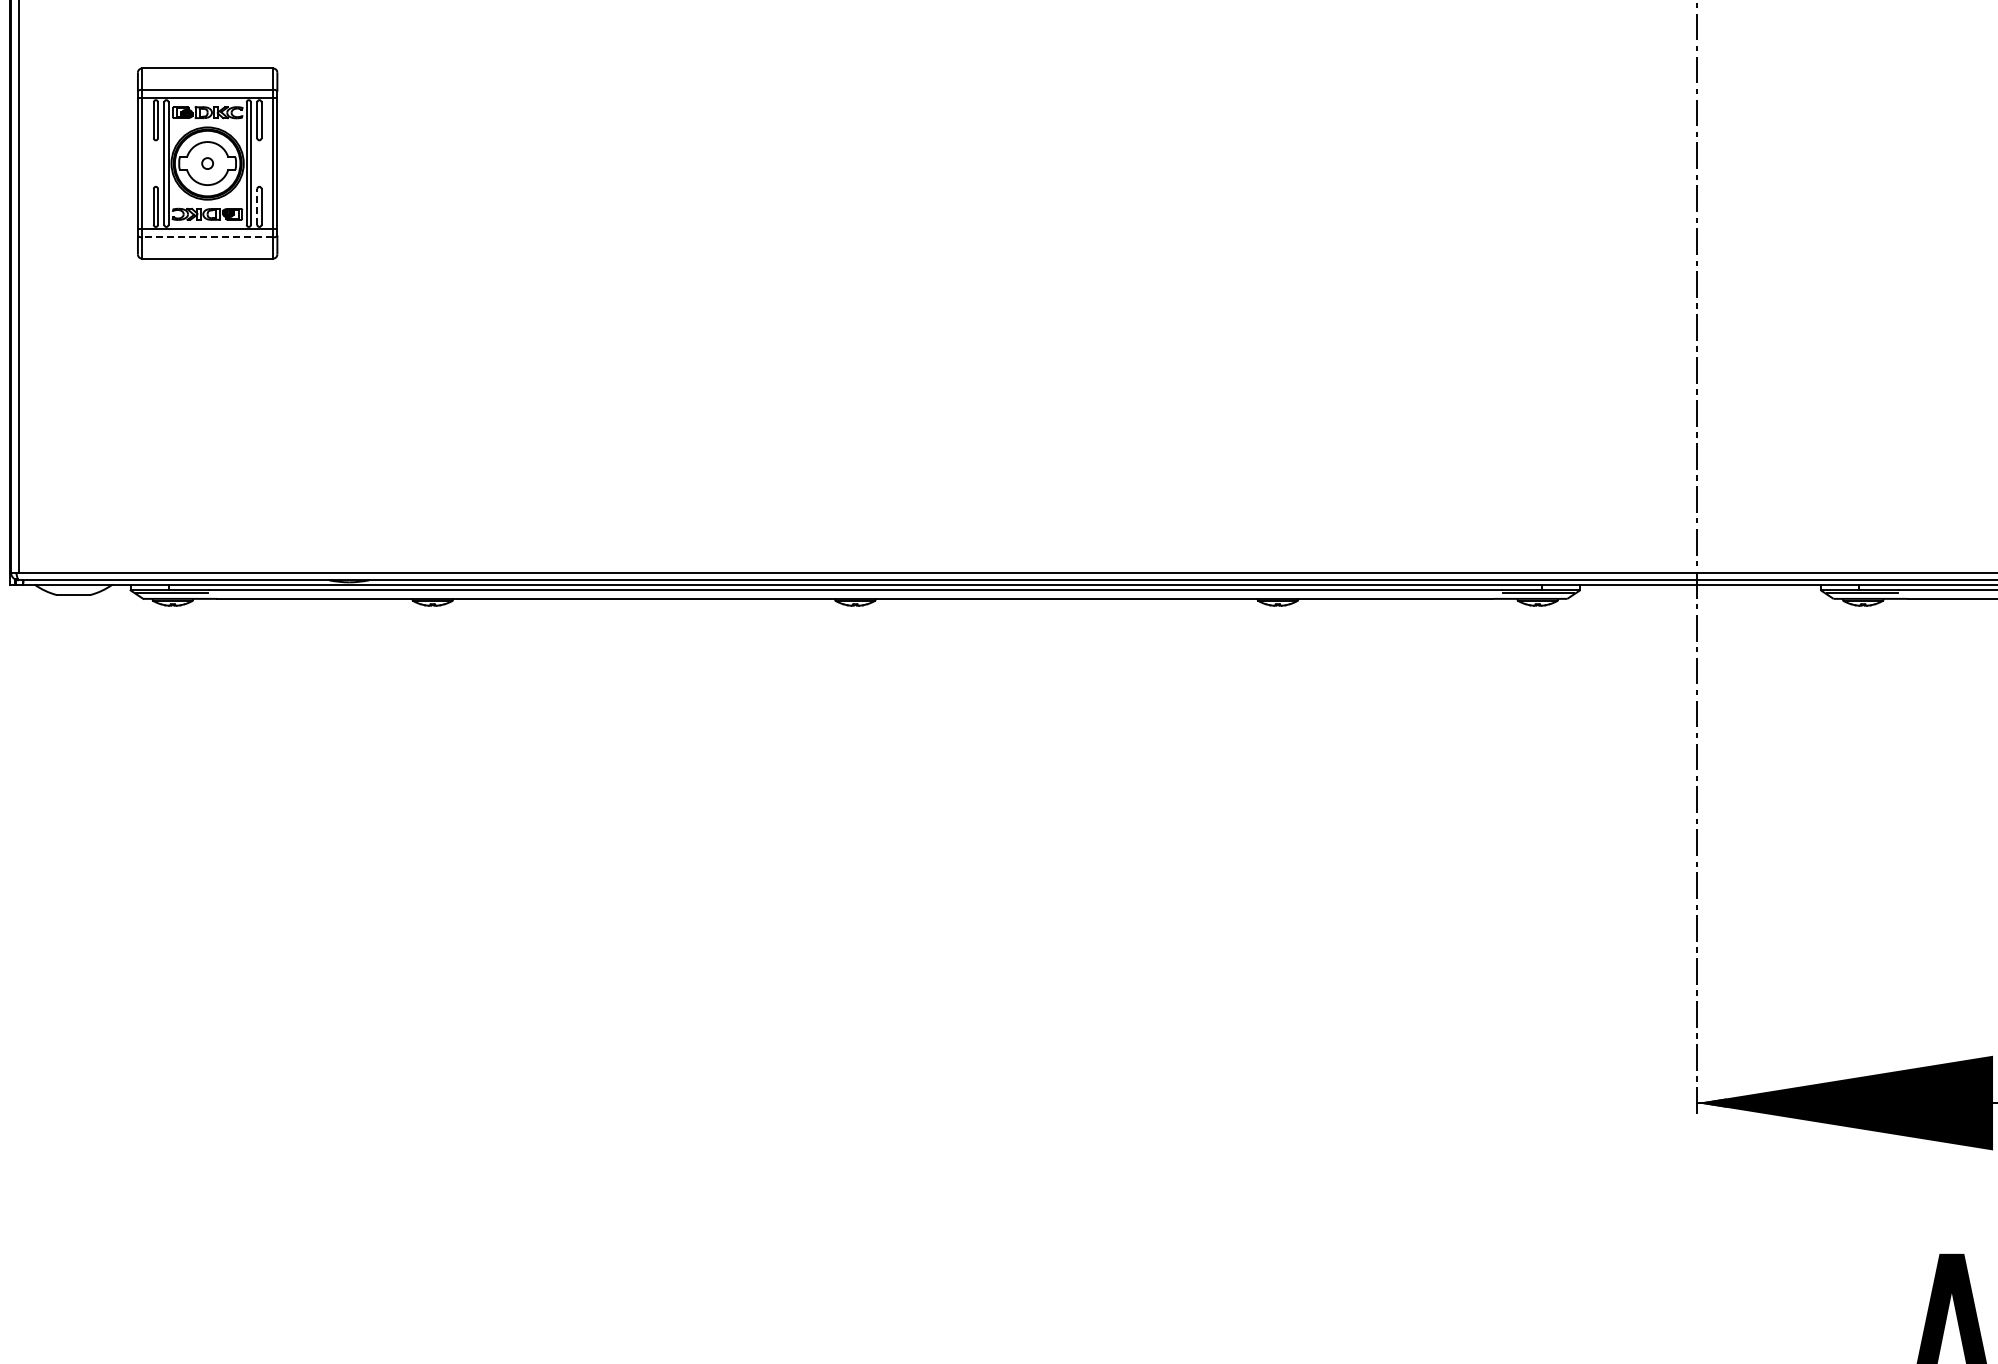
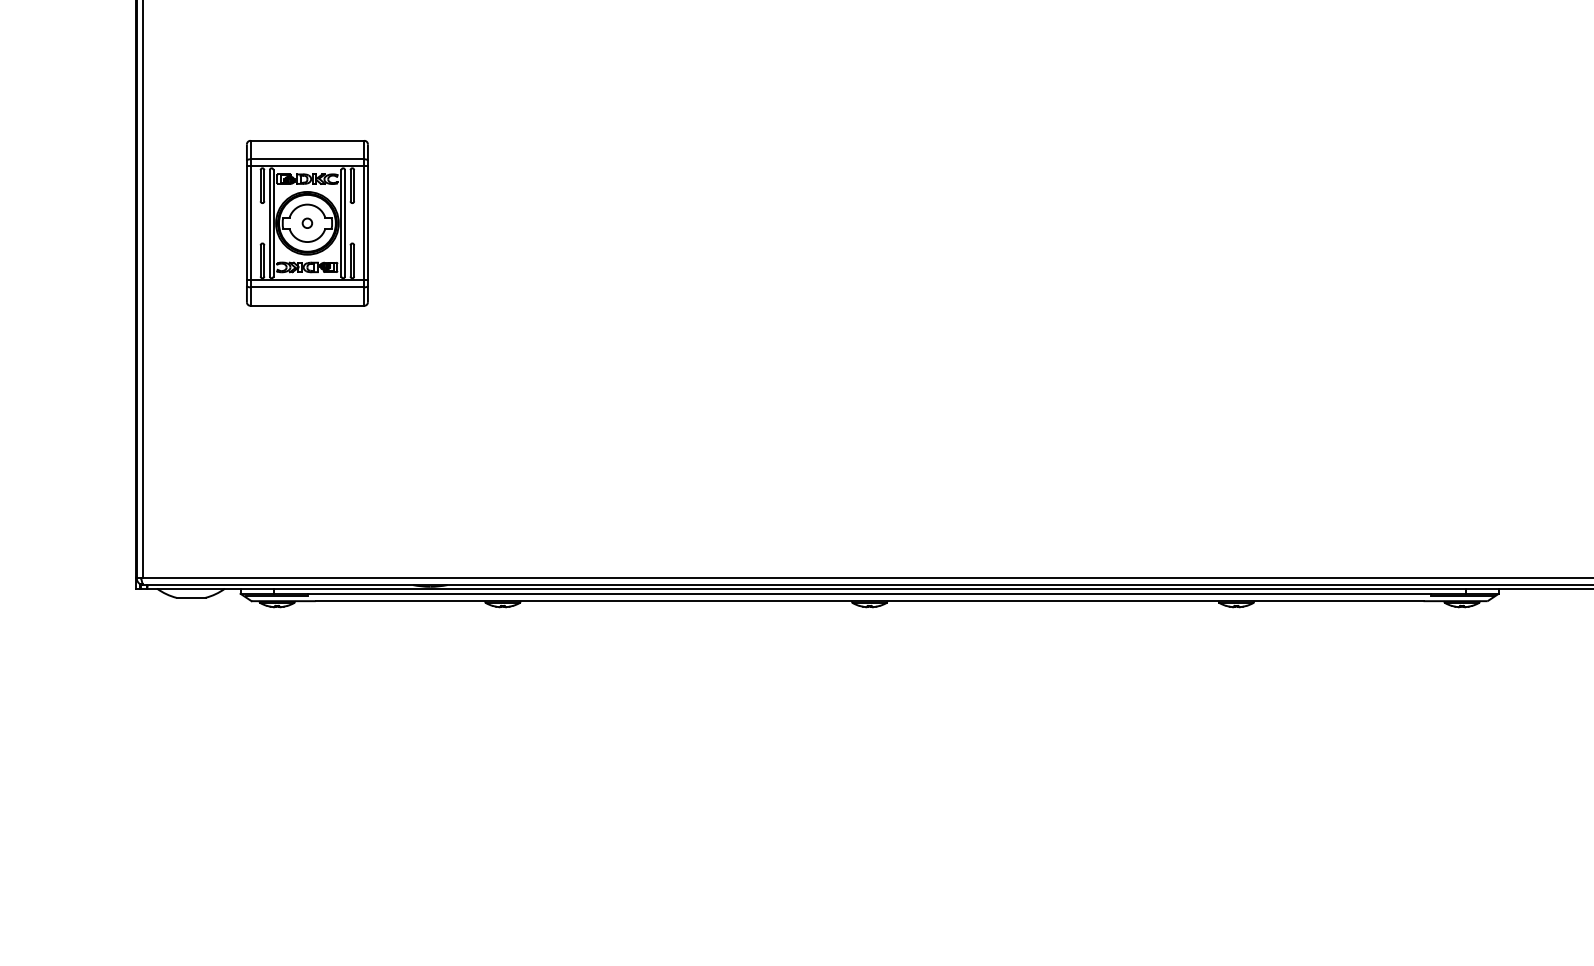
line: (257, 206) -> (350, 260), dashed -> solid
line: (207, 237) -> (307, 287), dashed -> solid

